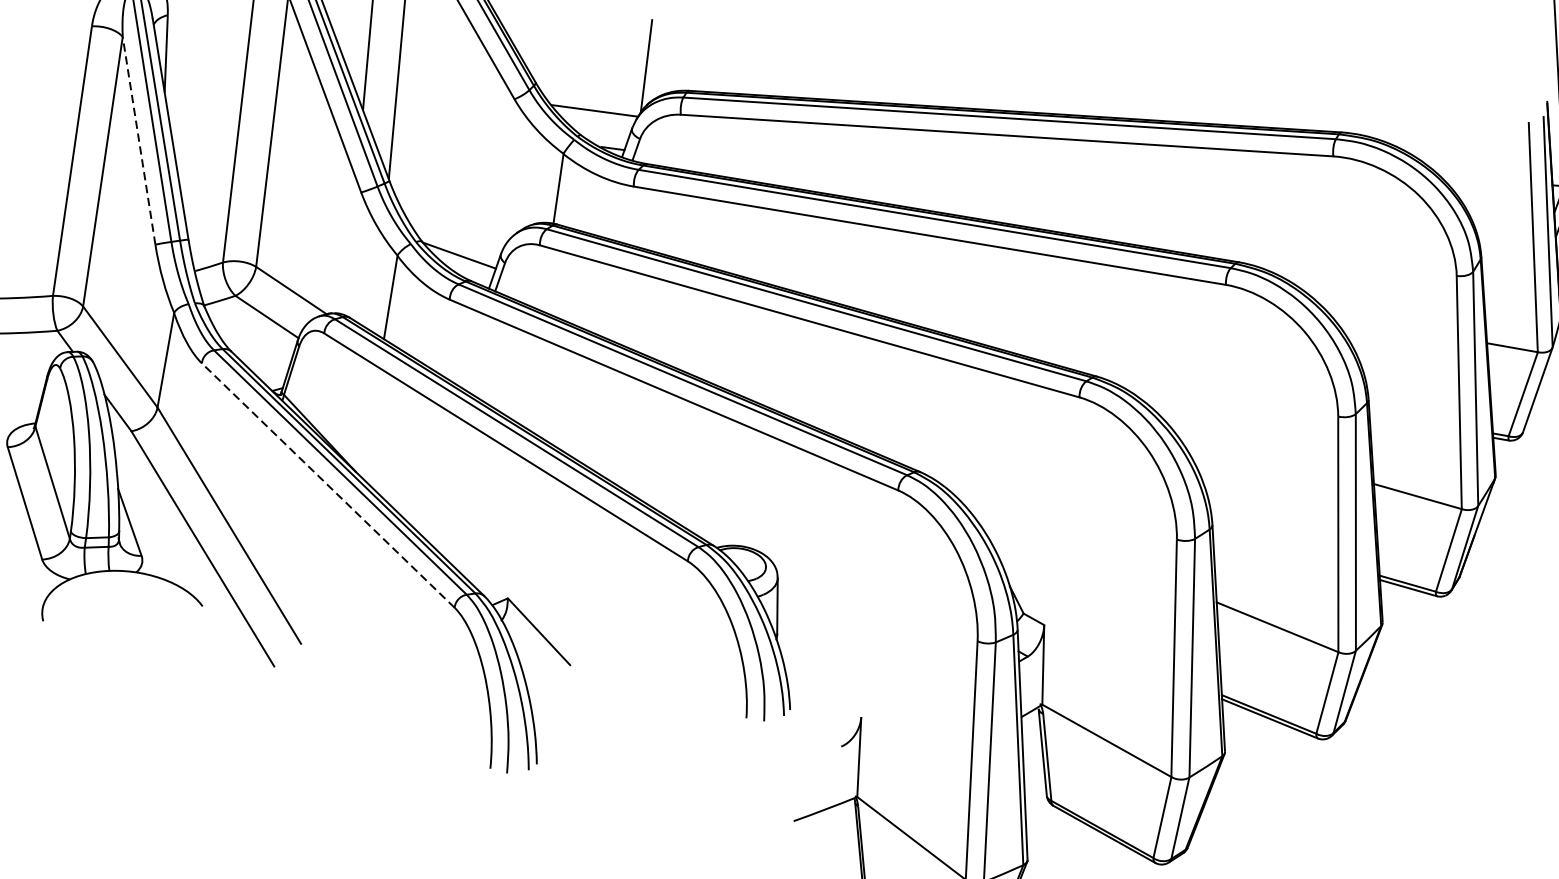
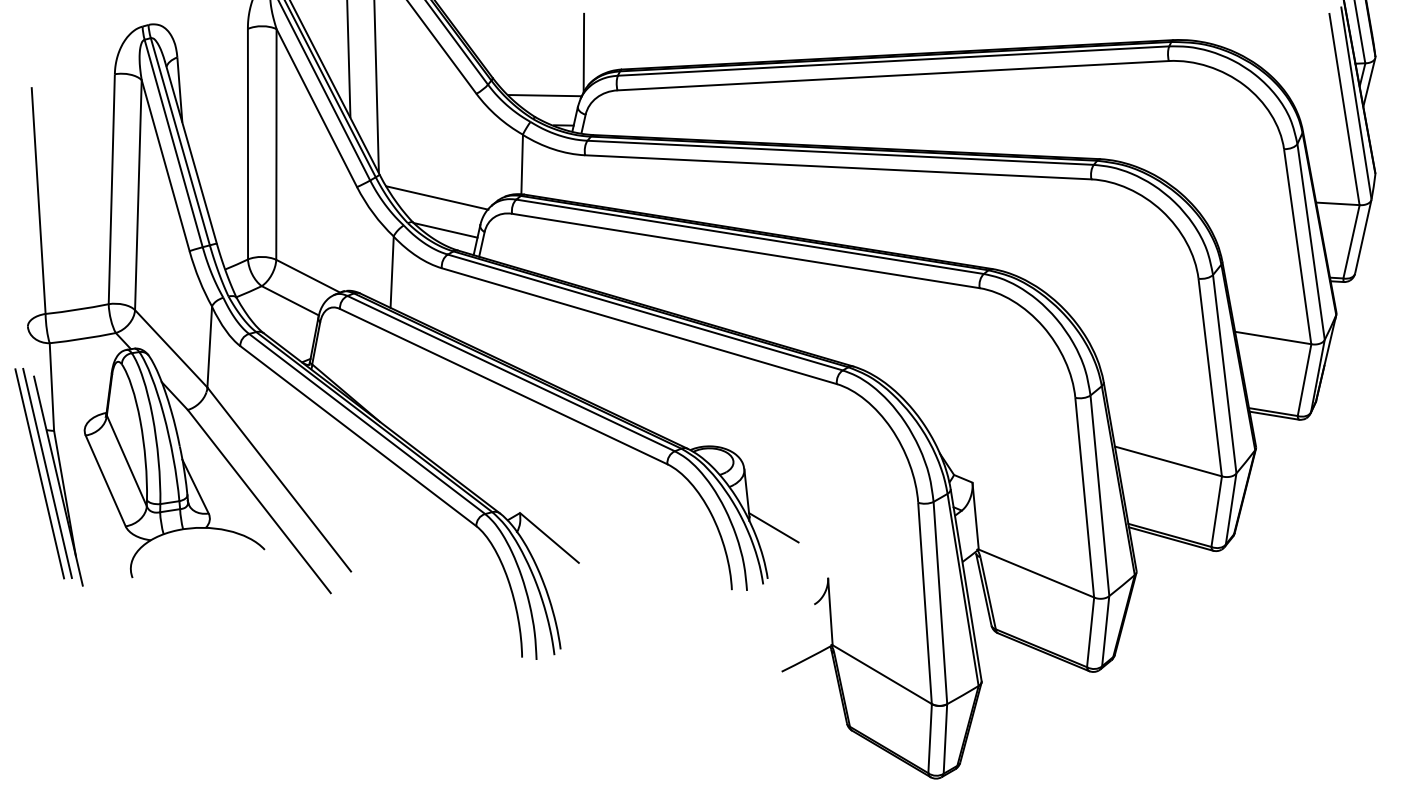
line: (138, 140) -> (165, 165), dashed -> solid
line: (454, 215) -> (437, 197), added
line: (327, 484) -> (357, 435), dashed -> solid
line: (803, 650) -> (773, 527), added

